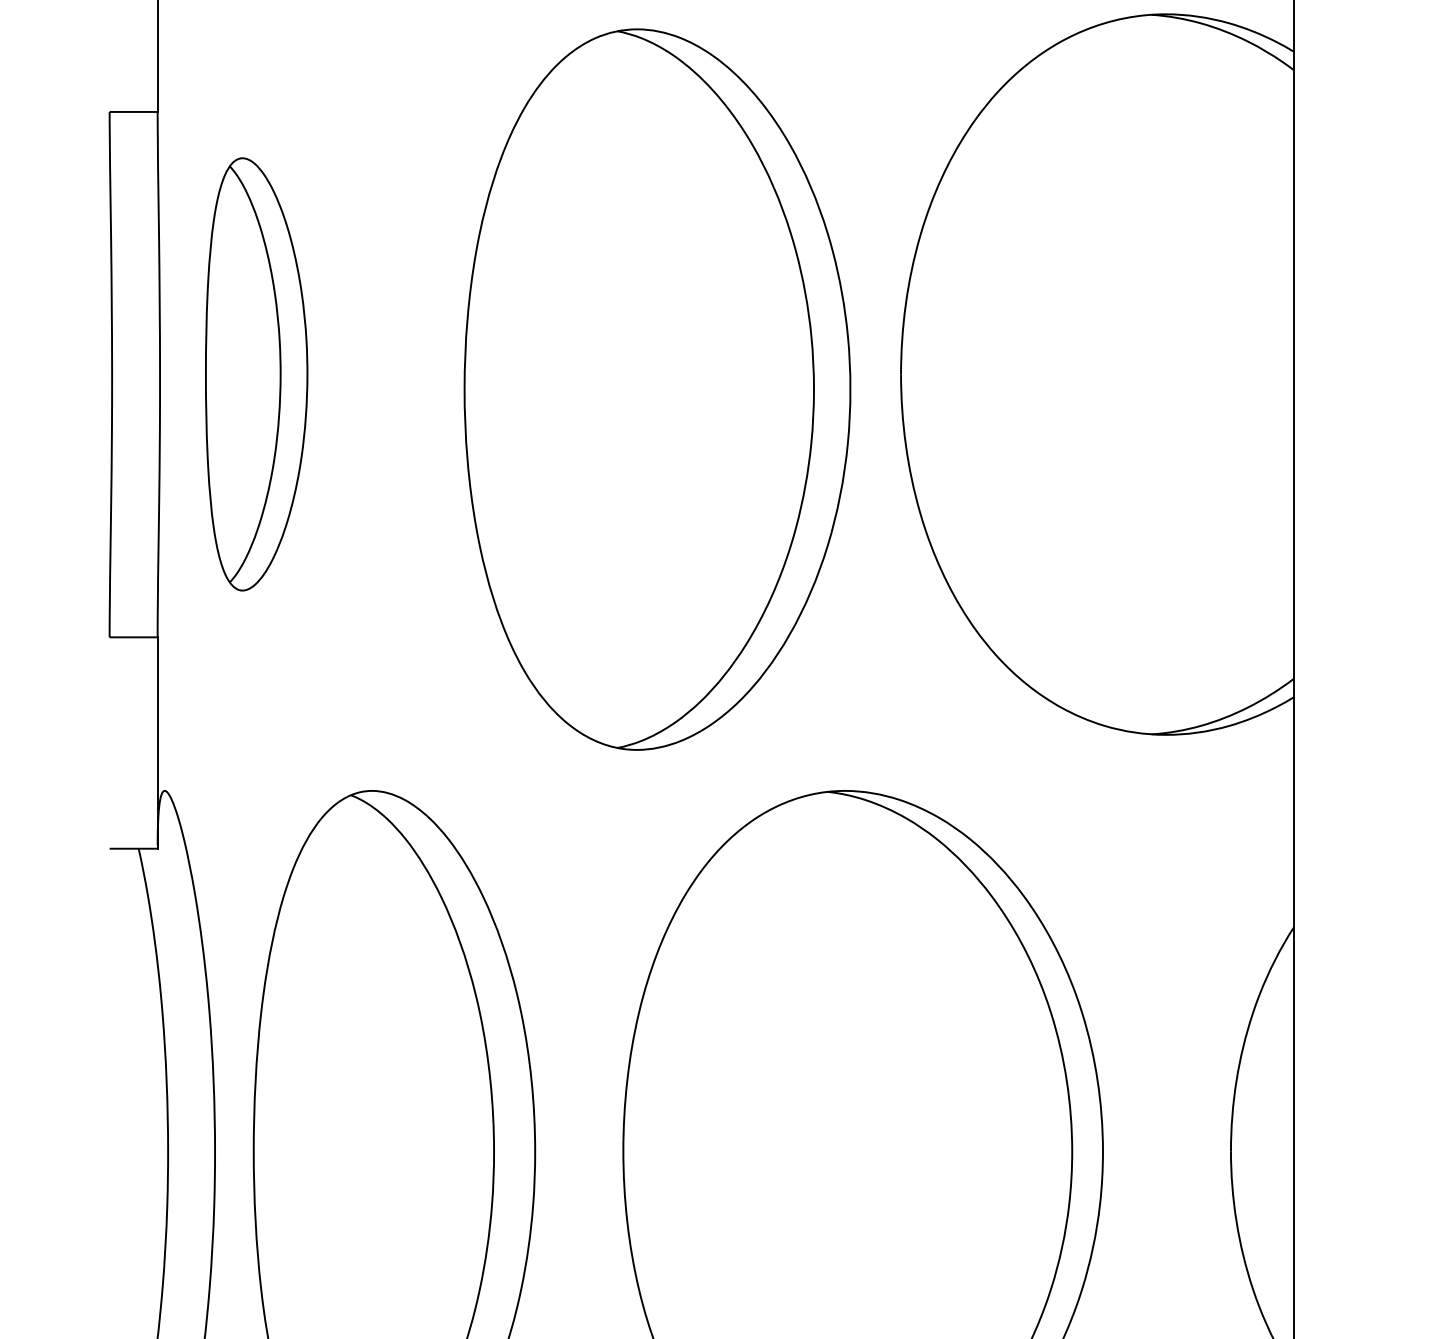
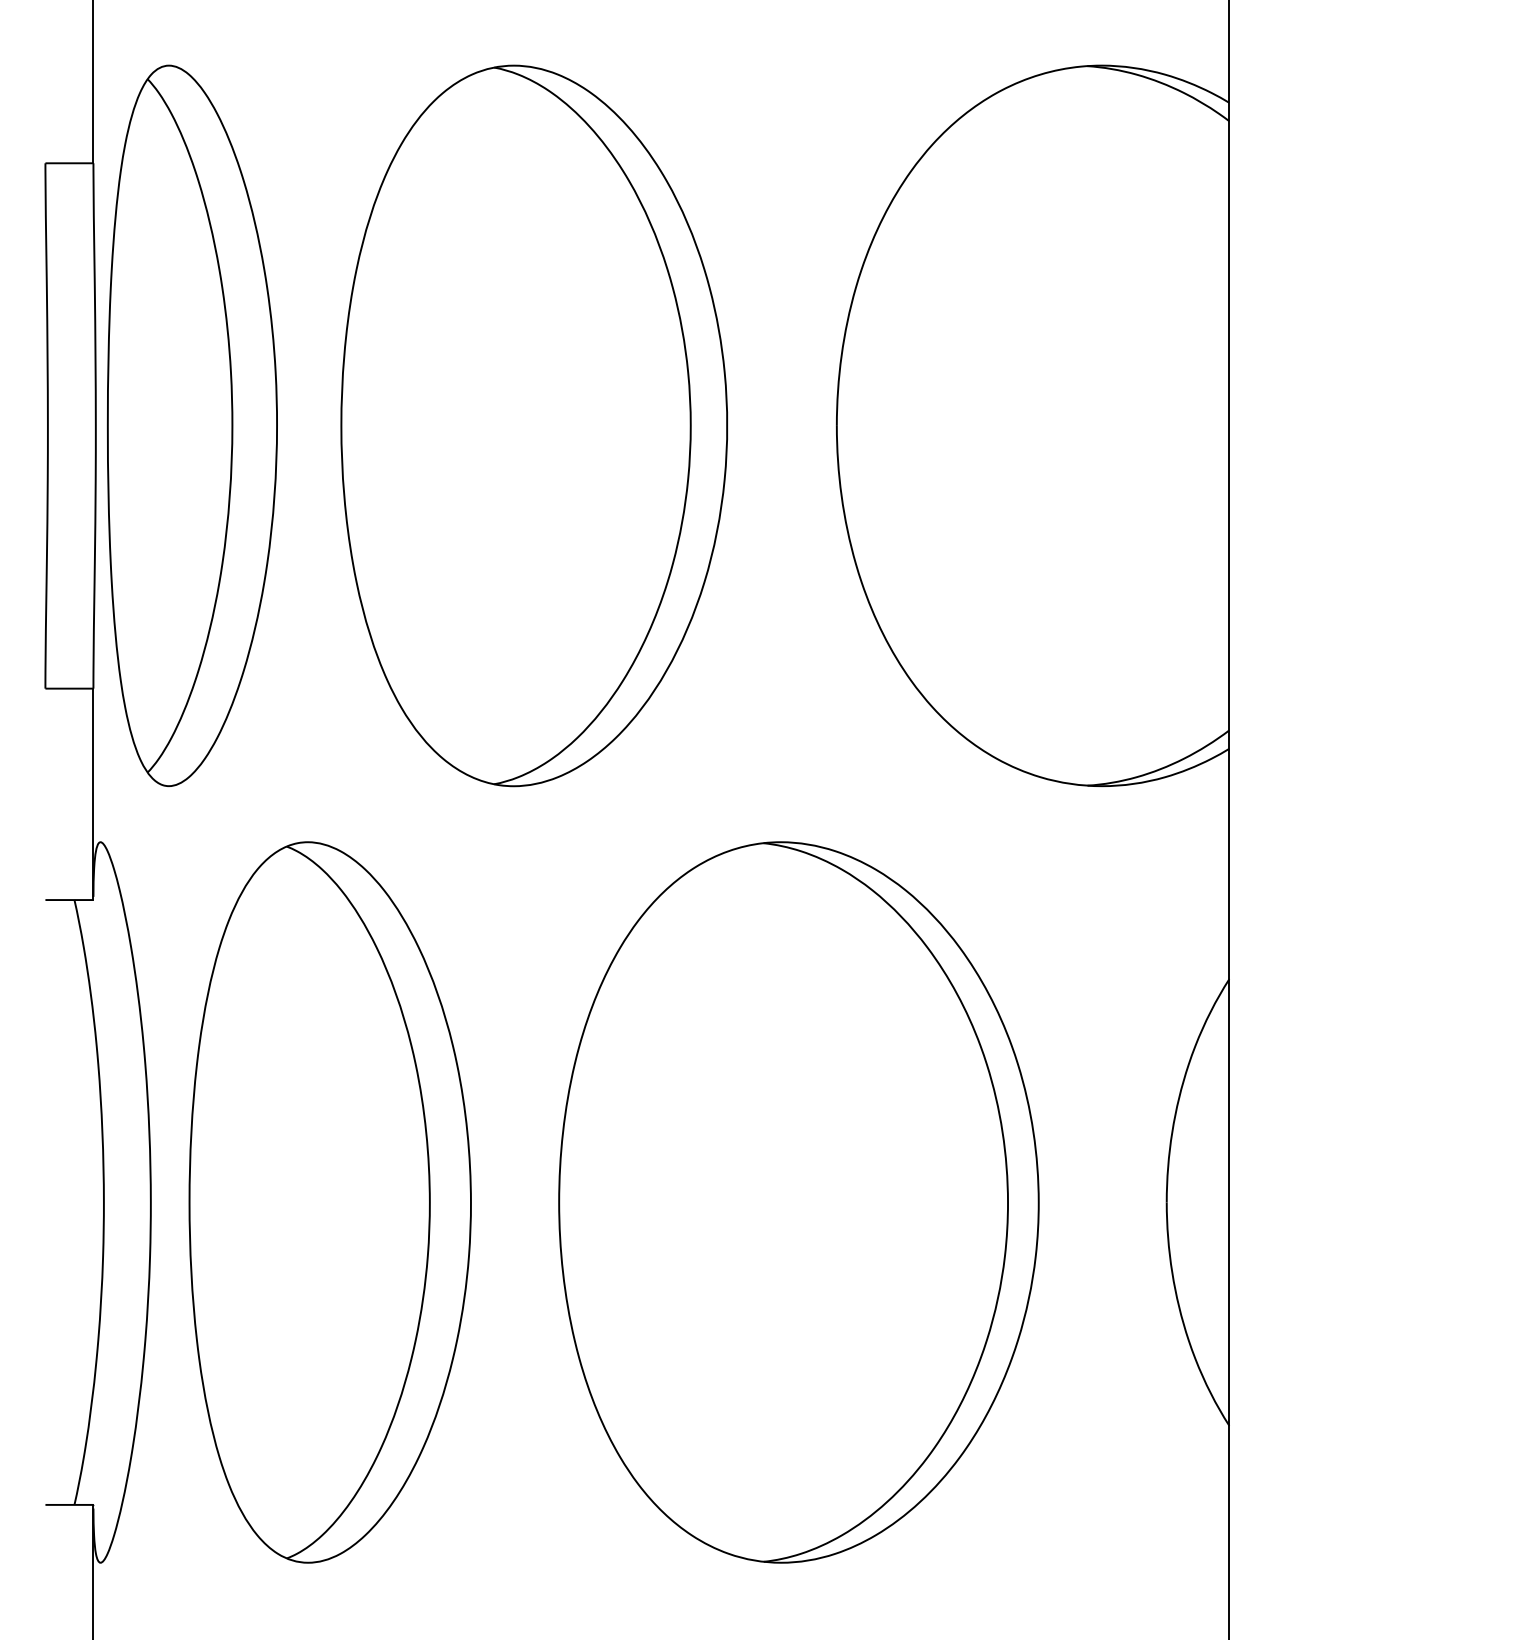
part: (256, 374) -> (192, 425), size x1.67
part: (656, 389) -> (533, 425), moved

